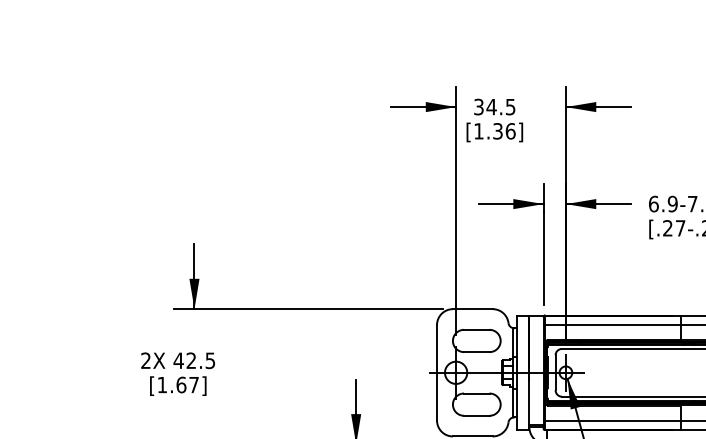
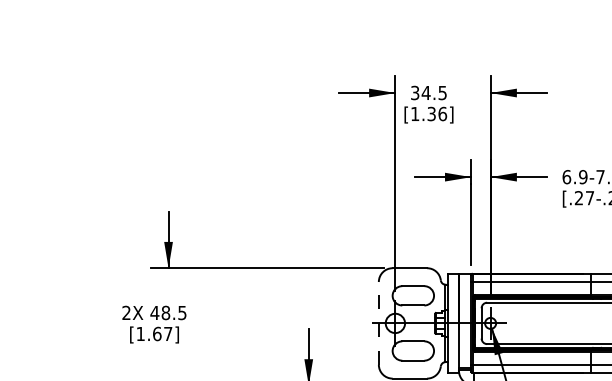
text: (190, 360) -> (165, 312), 42.5 -> 48.5
line: (436, 371) -> (378, 322), solid -> dashed

